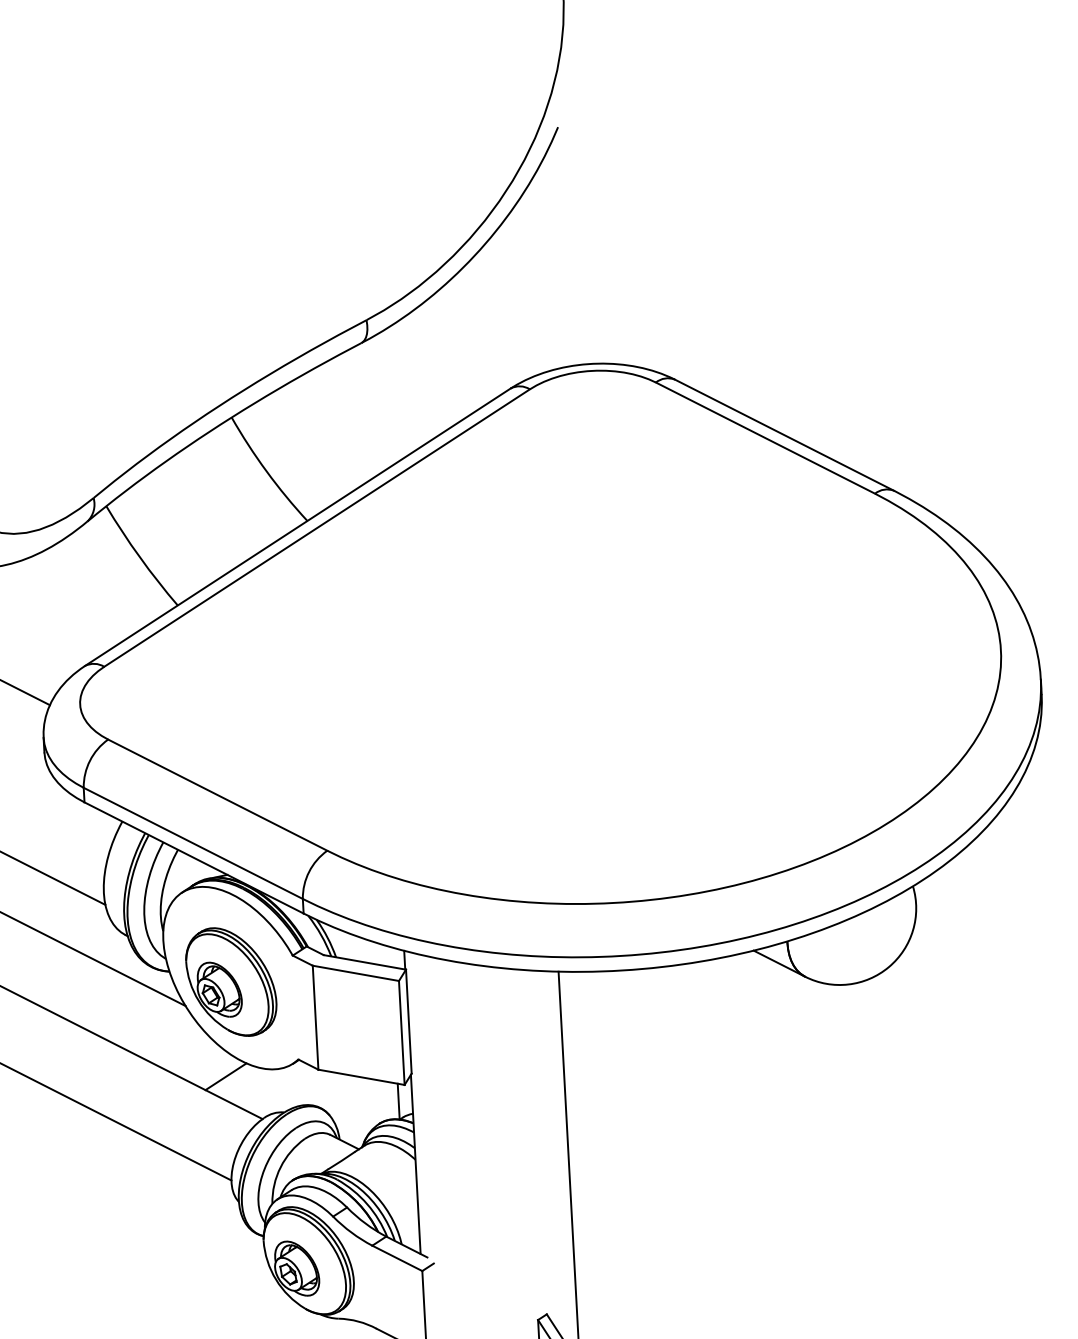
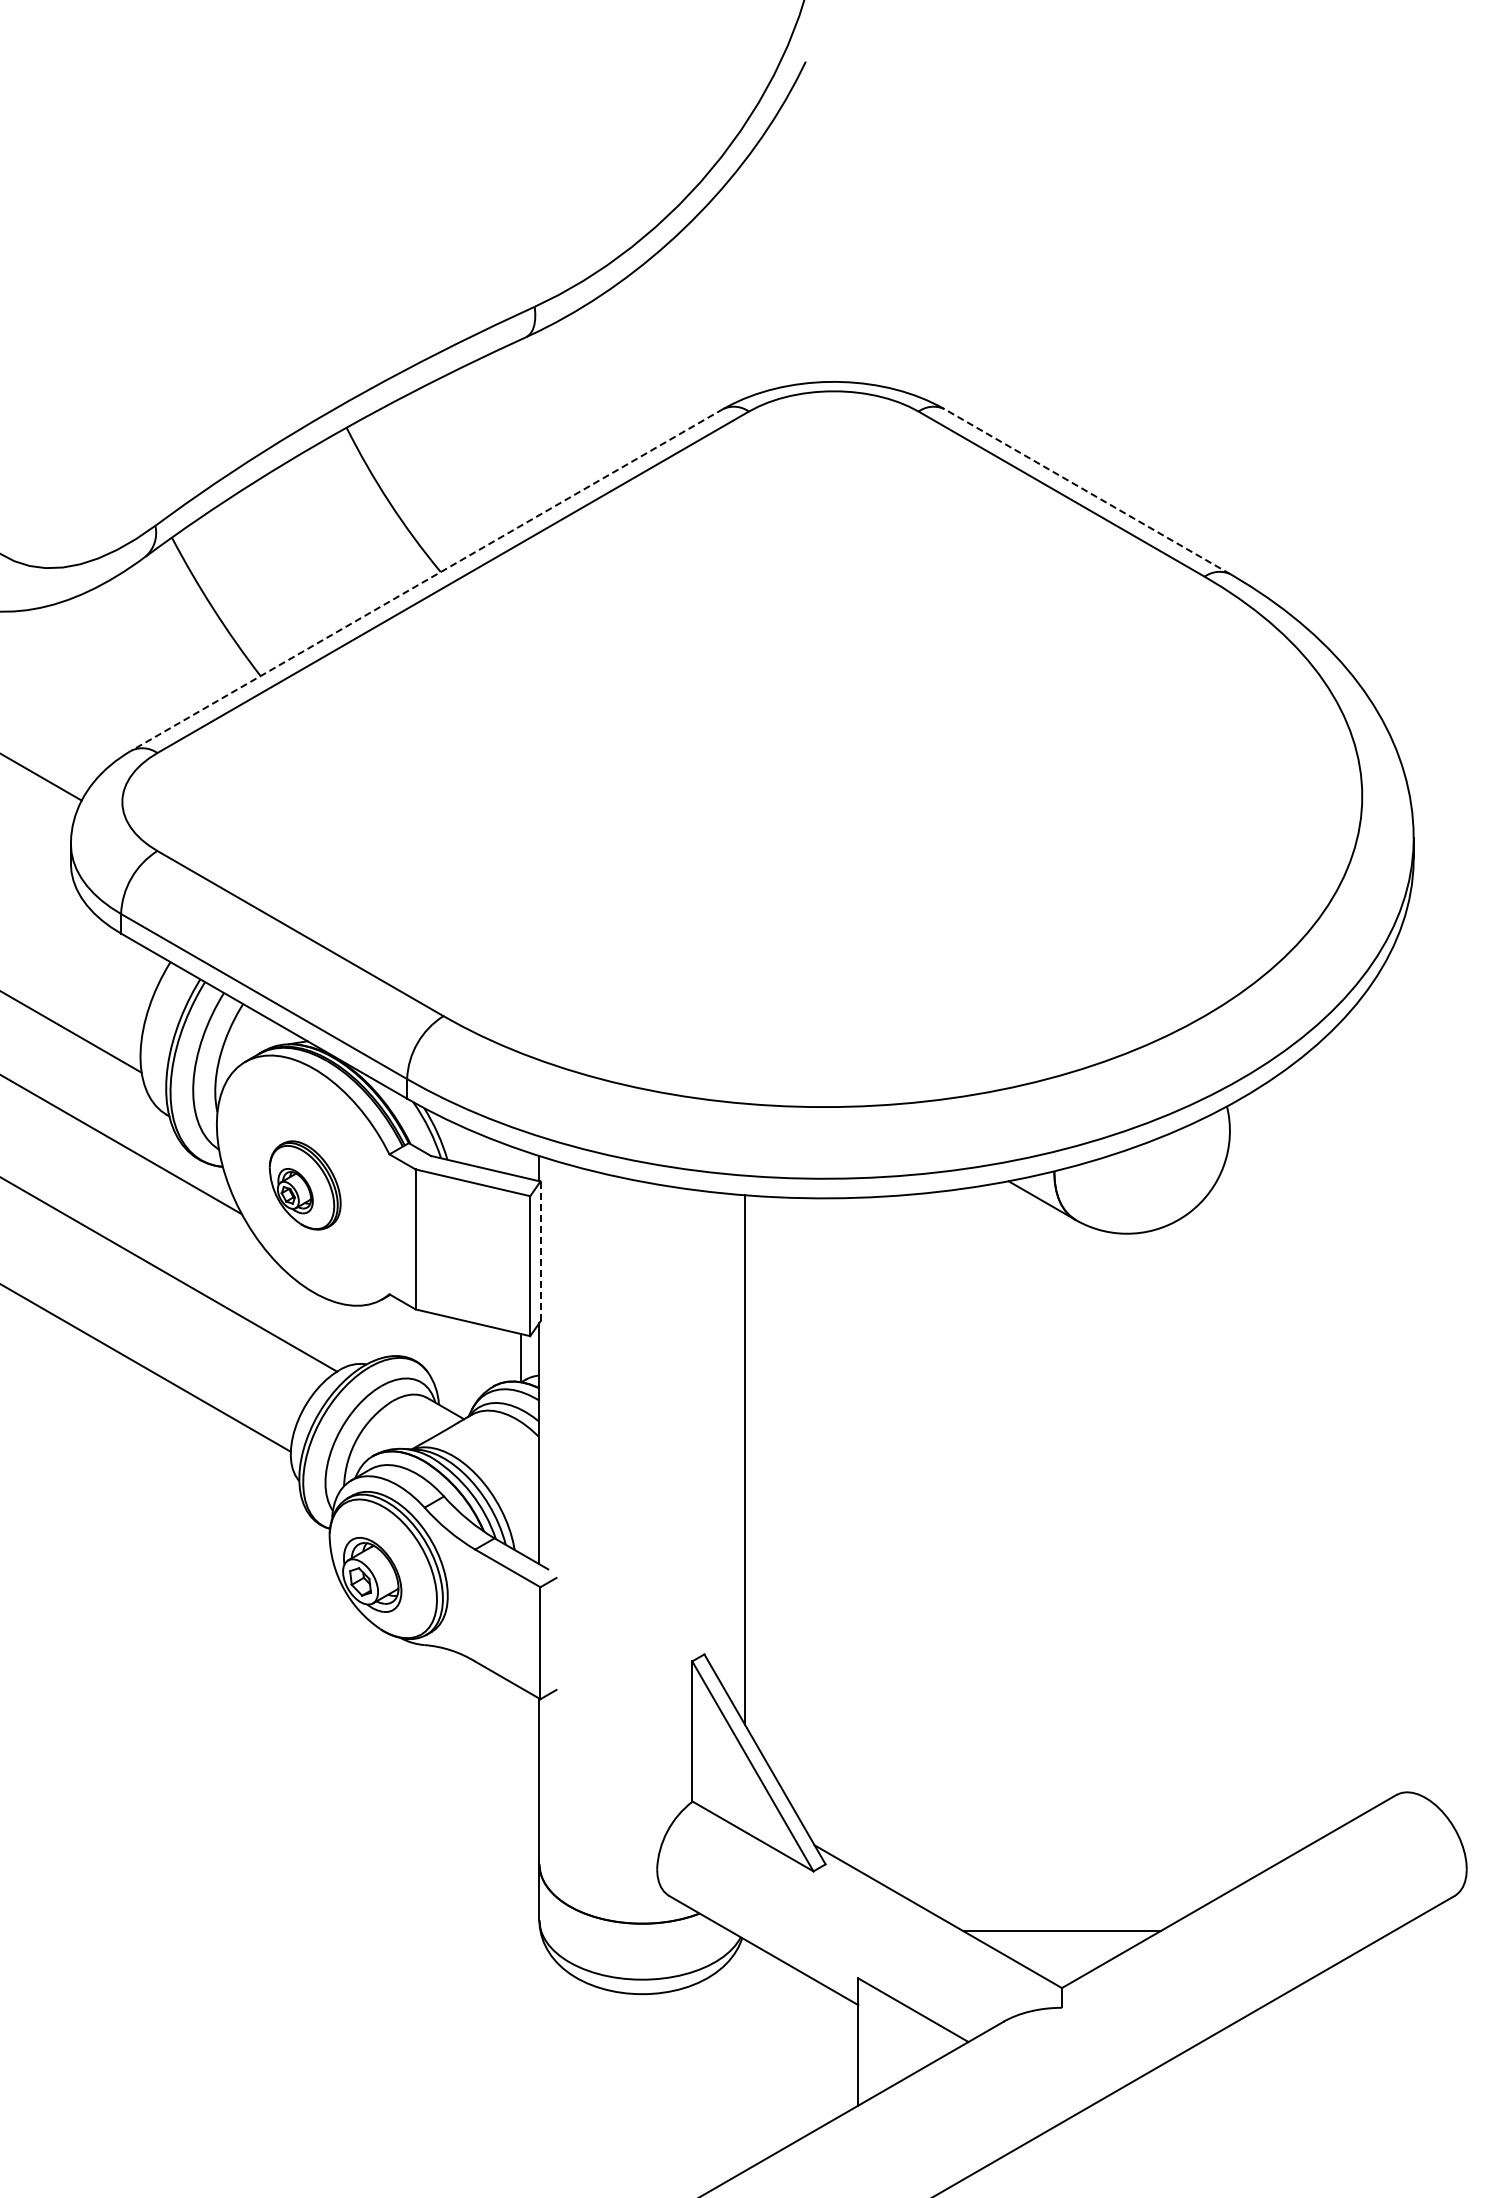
line: (783, 435) -> (1086, 491), solid -> dashed
line: (297, 527) -> (427, 580), solid -> dashed
part: (231, 982) -> (305, 1185), size x0.6
line: (408, 1021) -> (540, 1251), solid -> dashed
line: (225, 1076) -> (290, 1311), removed

